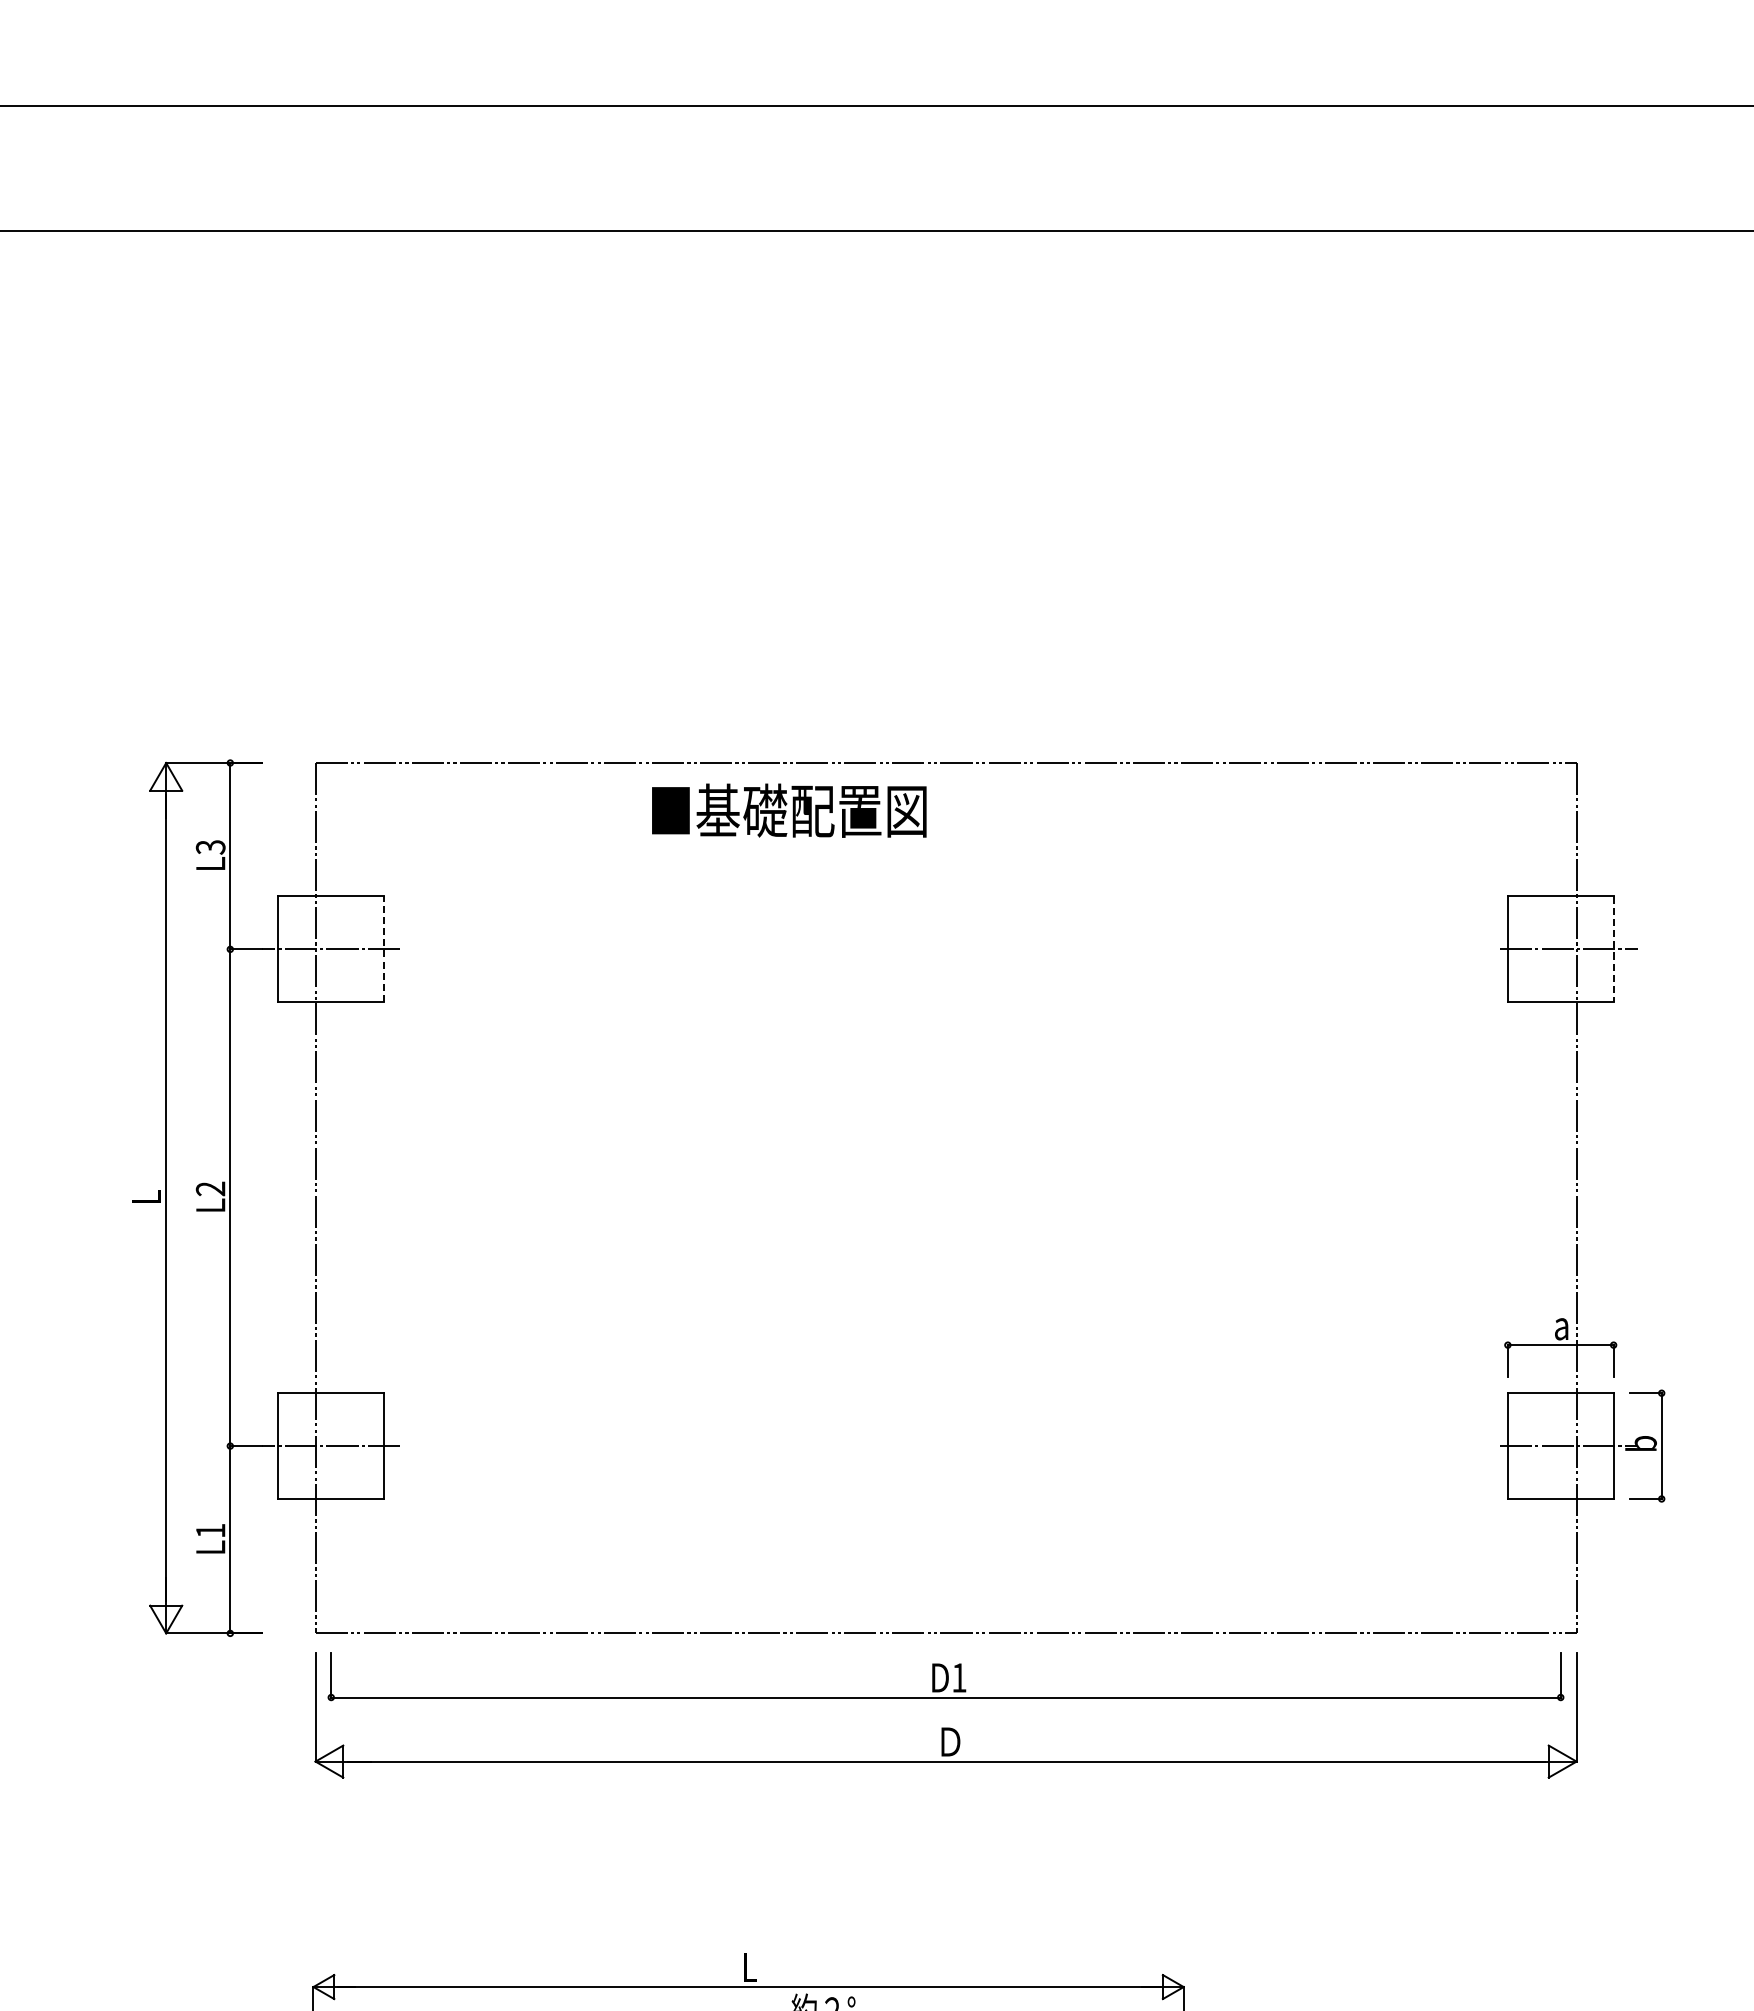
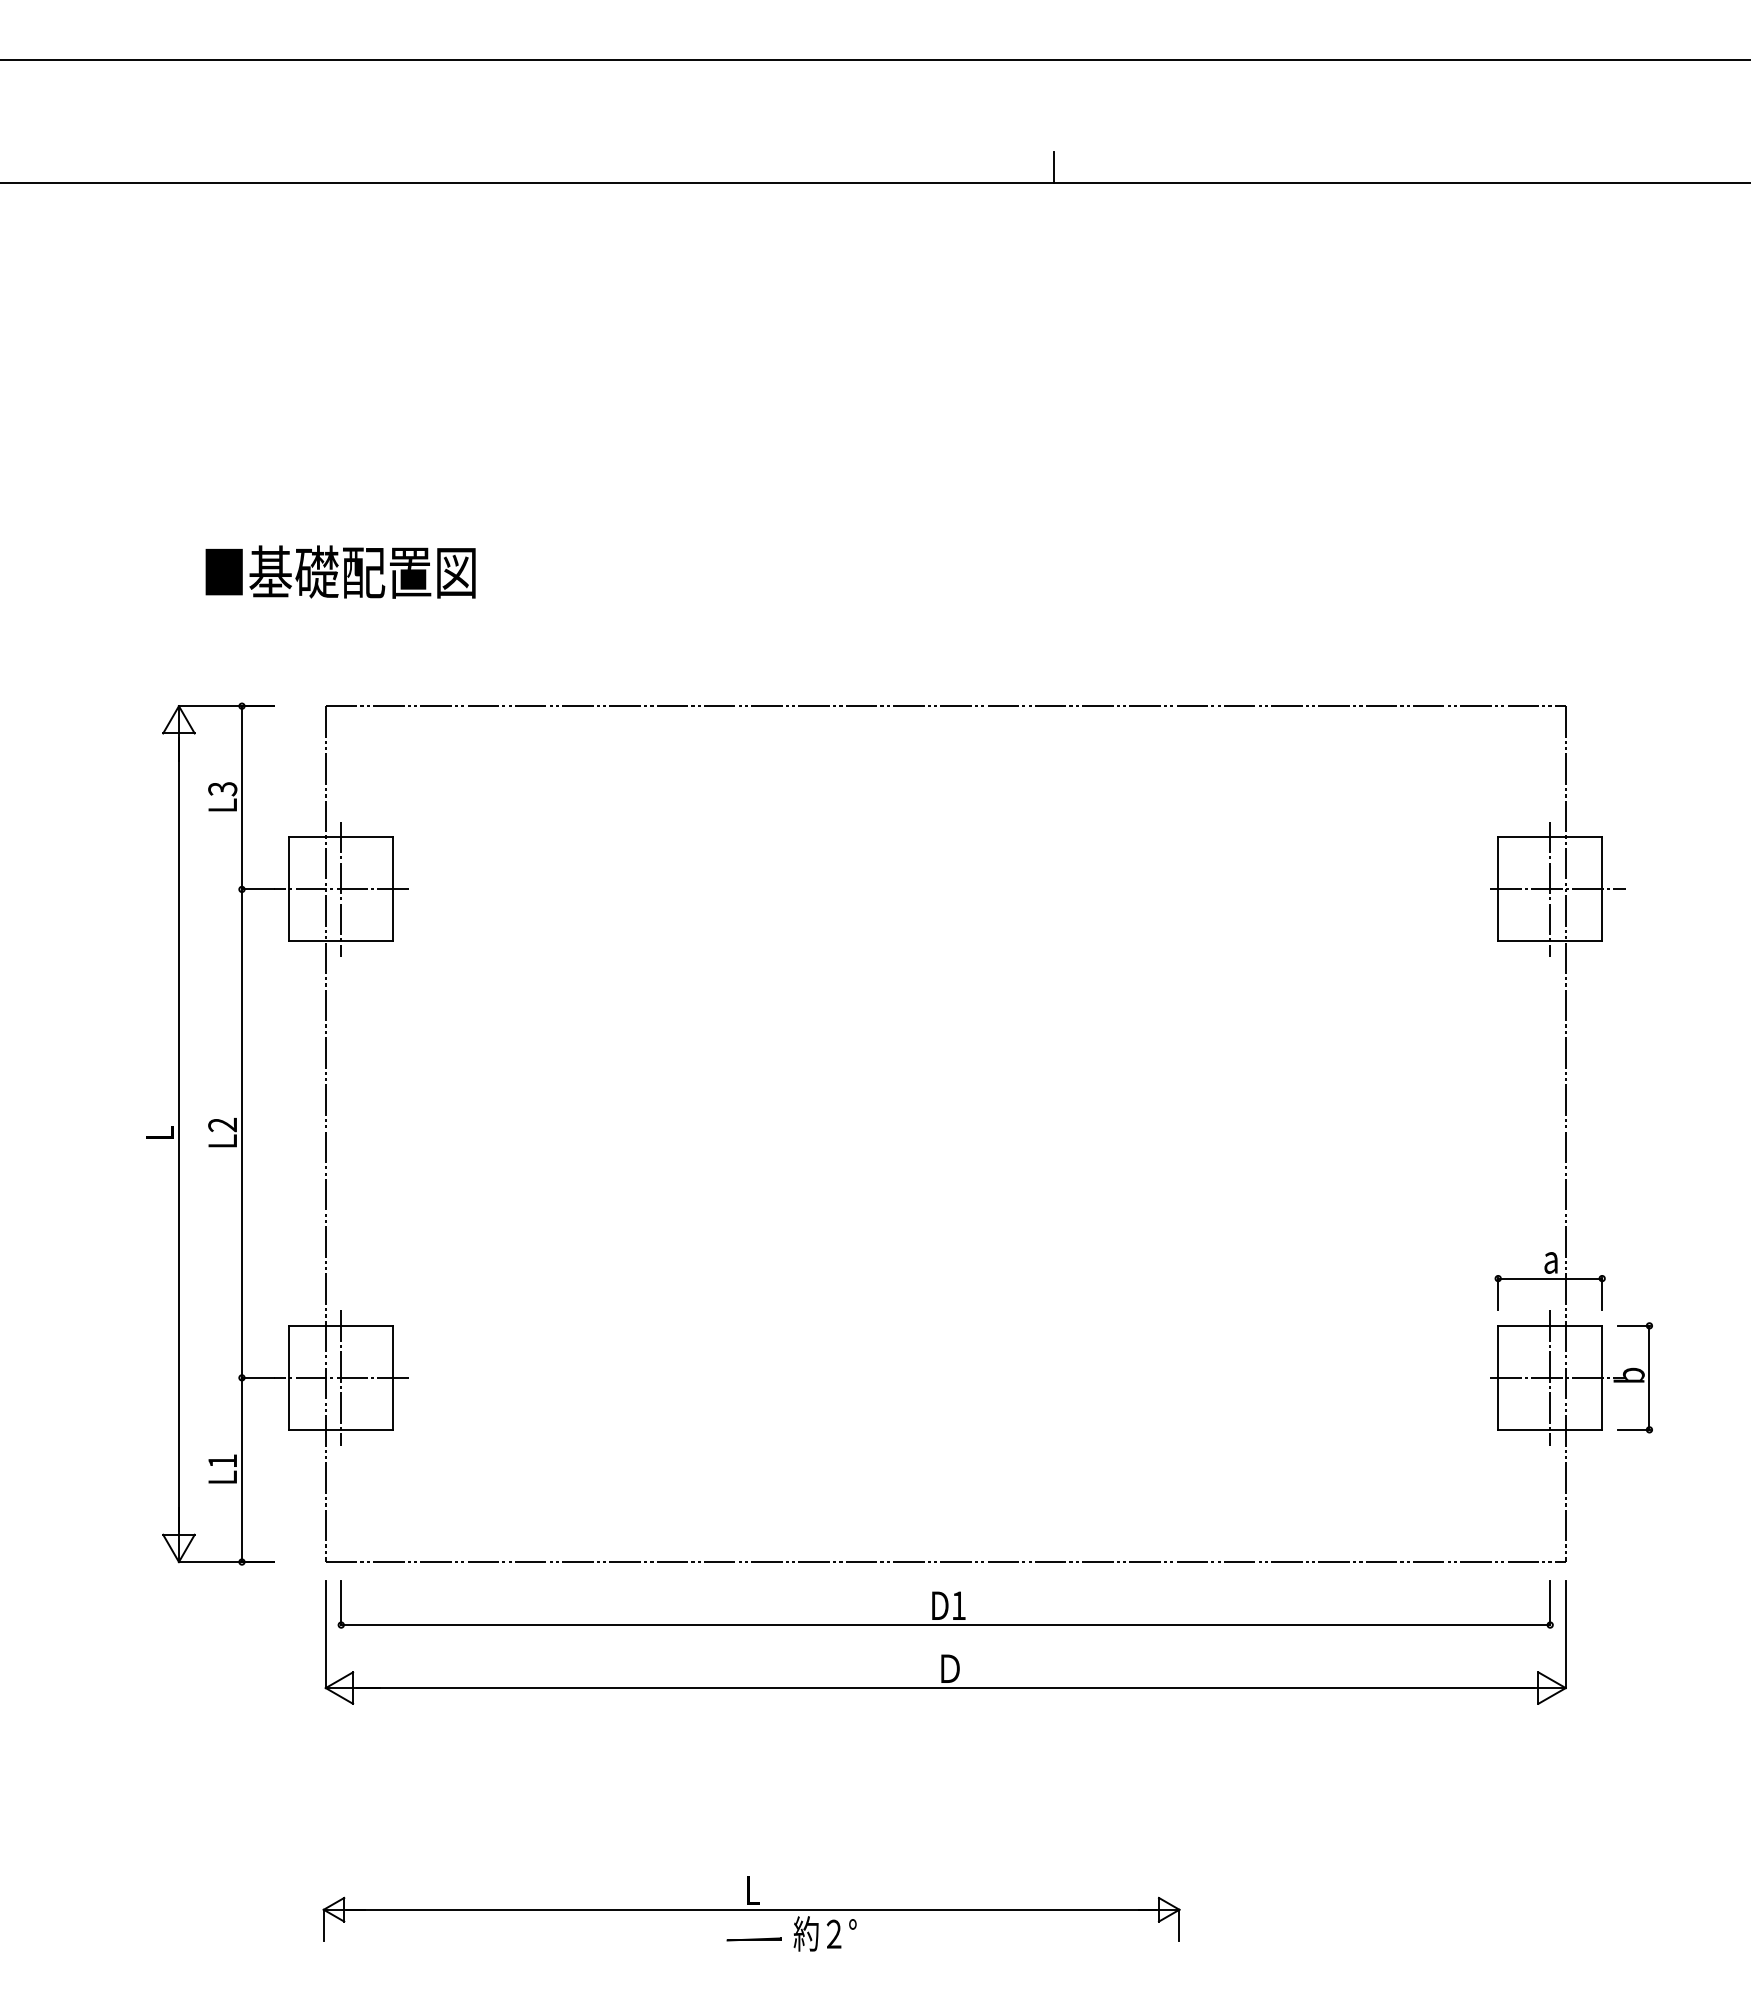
line: (1055, 215) -> (1053, 167), added
text: (789, 810) -> (340, 571), moved
line: (331, 949) -> (341, 889), added
line: (384, 949) -> (393, 889), dashed -> solid
line: (1561, 949) -> (1550, 889), added
line: (1613, 949) -> (1602, 889), dashed -> solid
line: (331, 1445) -> (341, 1377), added
line: (1561, 1445) -> (1550, 1377), added

